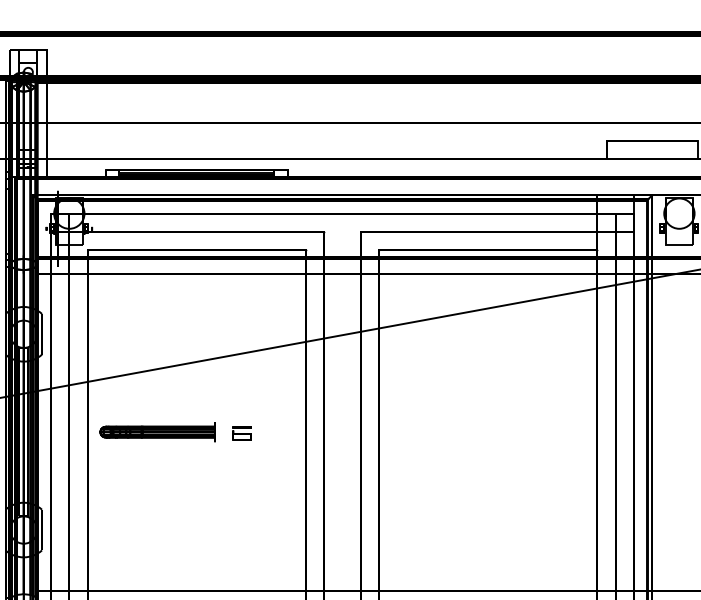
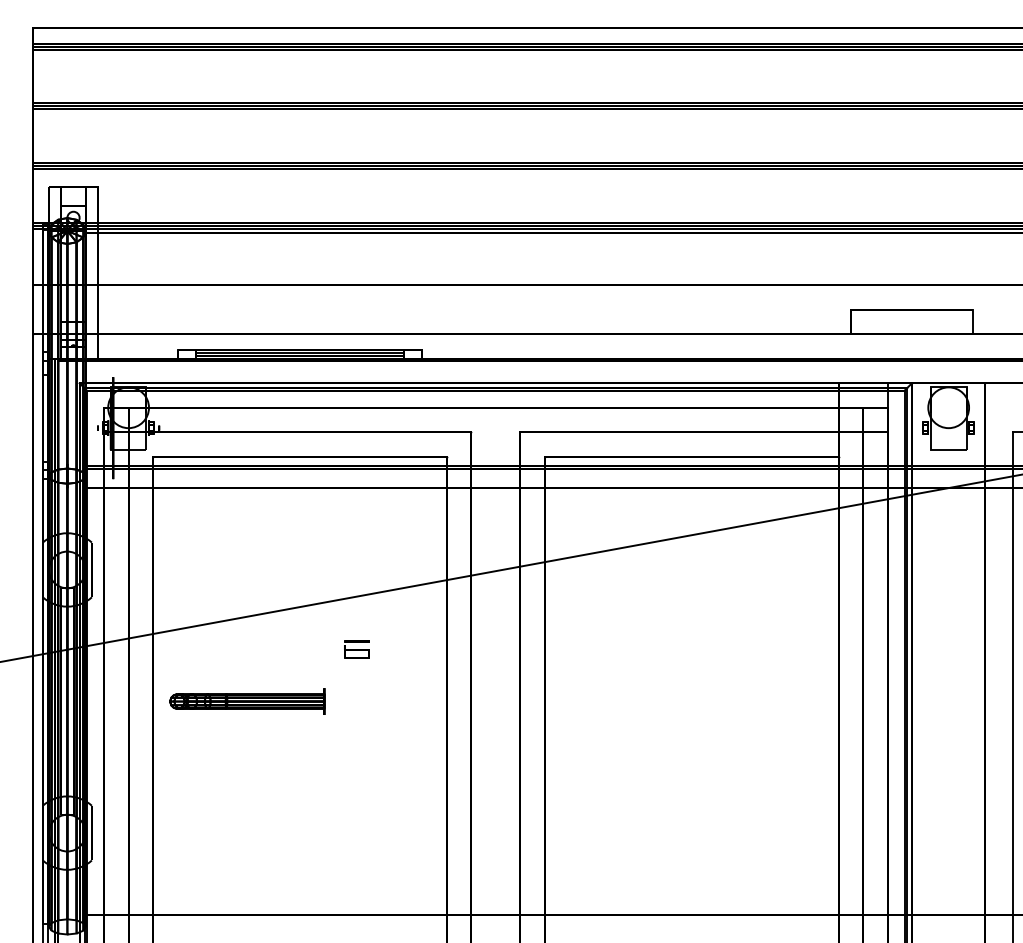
part: (241, 433) -> (356, 649), moved

